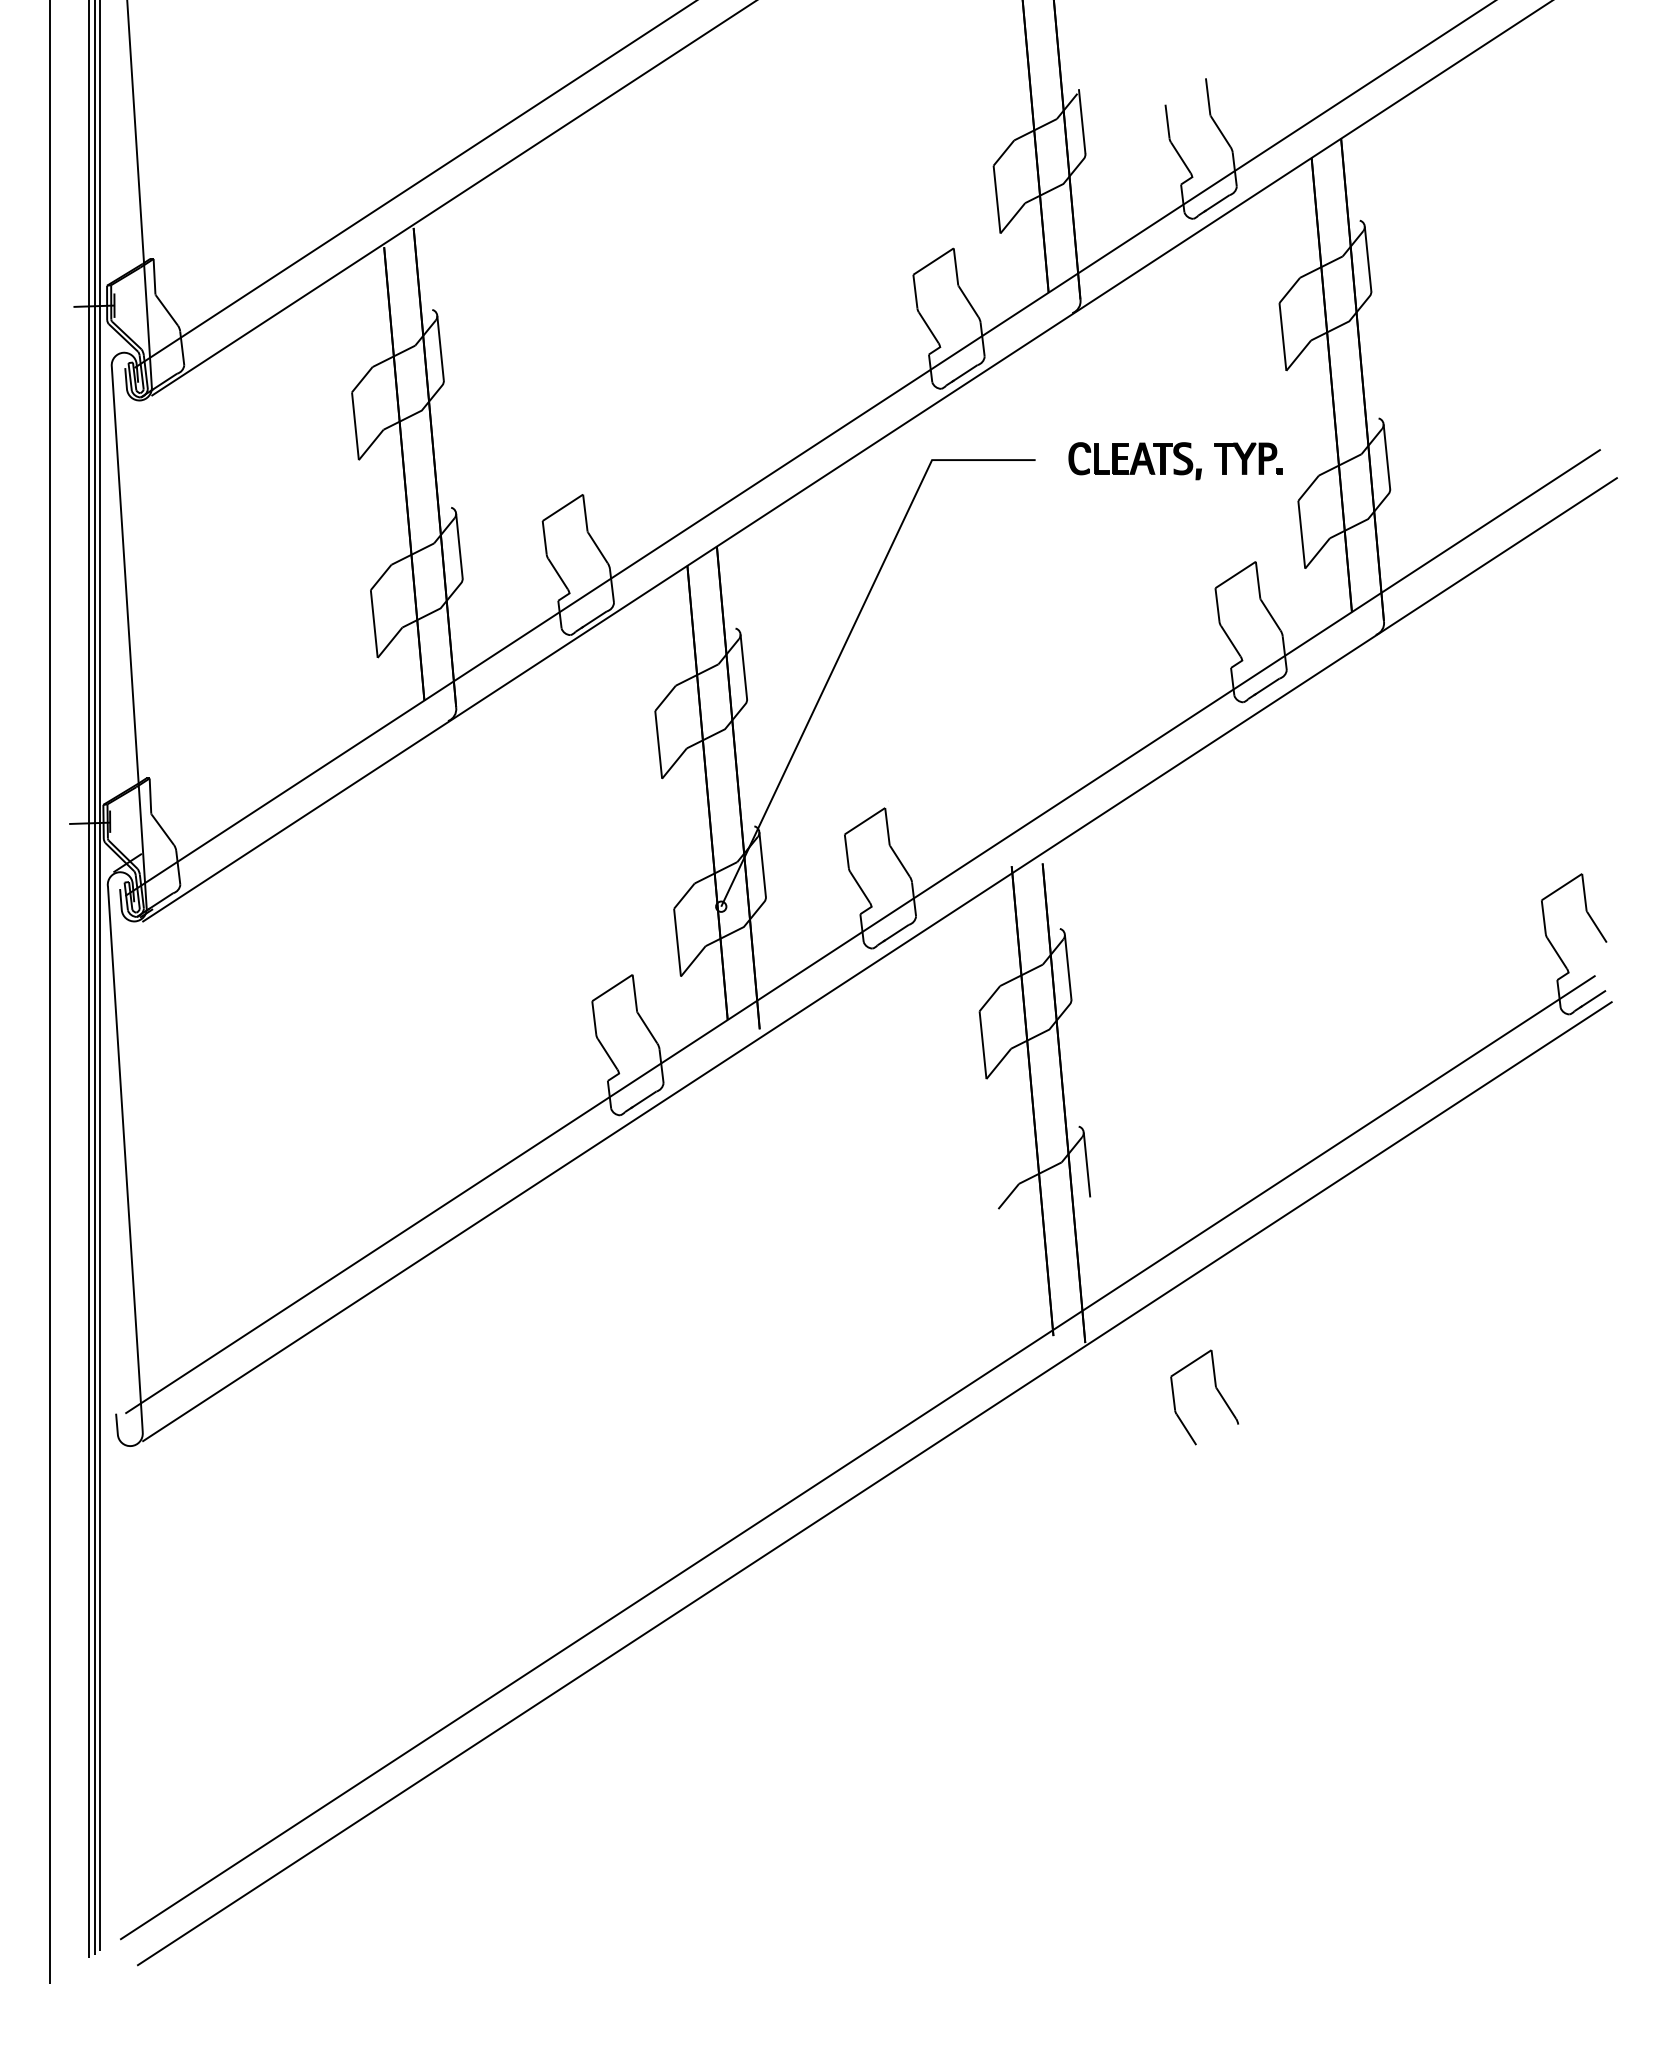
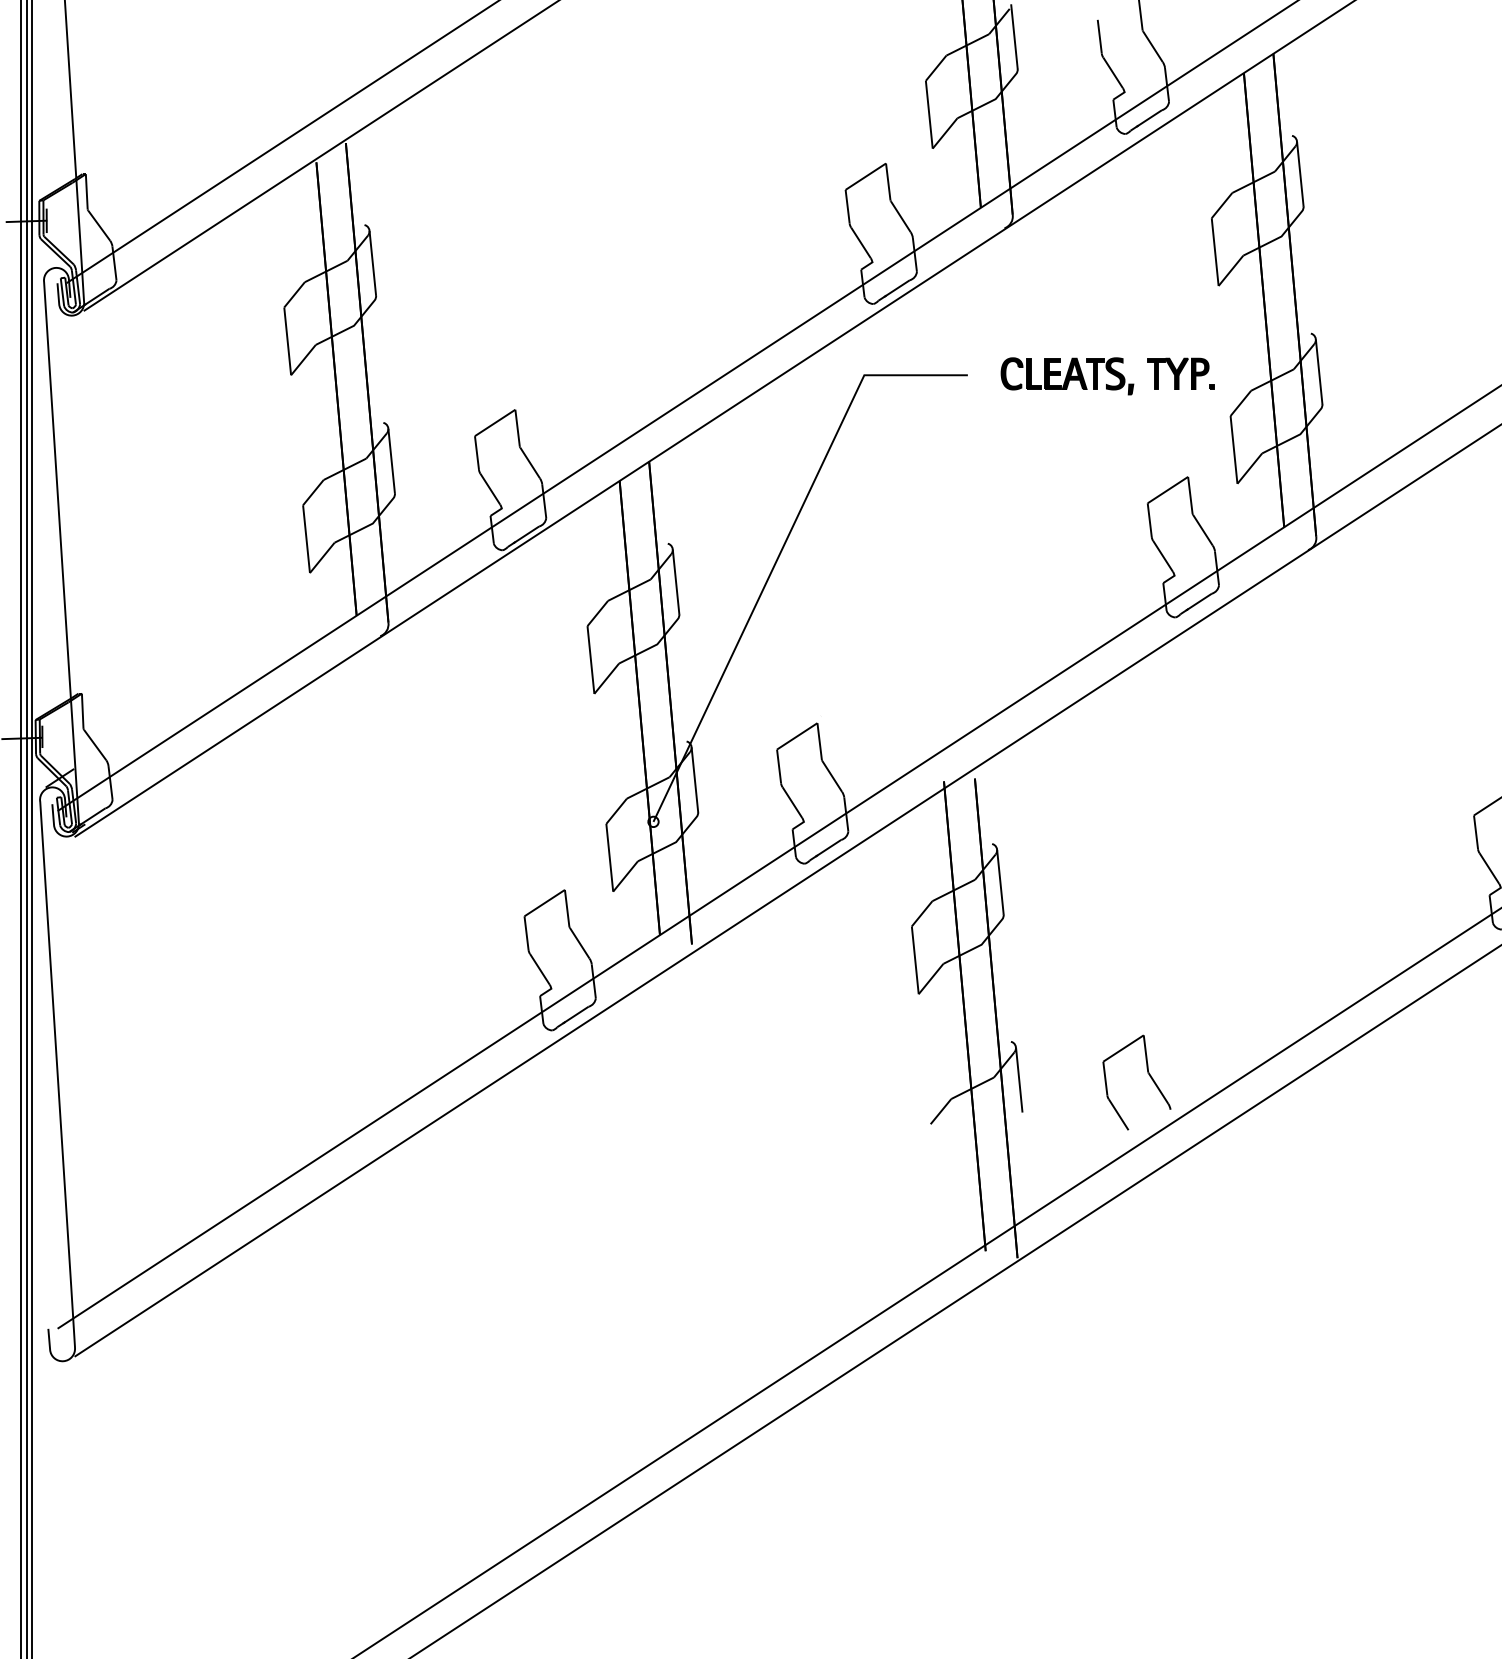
part: (1216, 1390) -> (1148, 1075), moved

